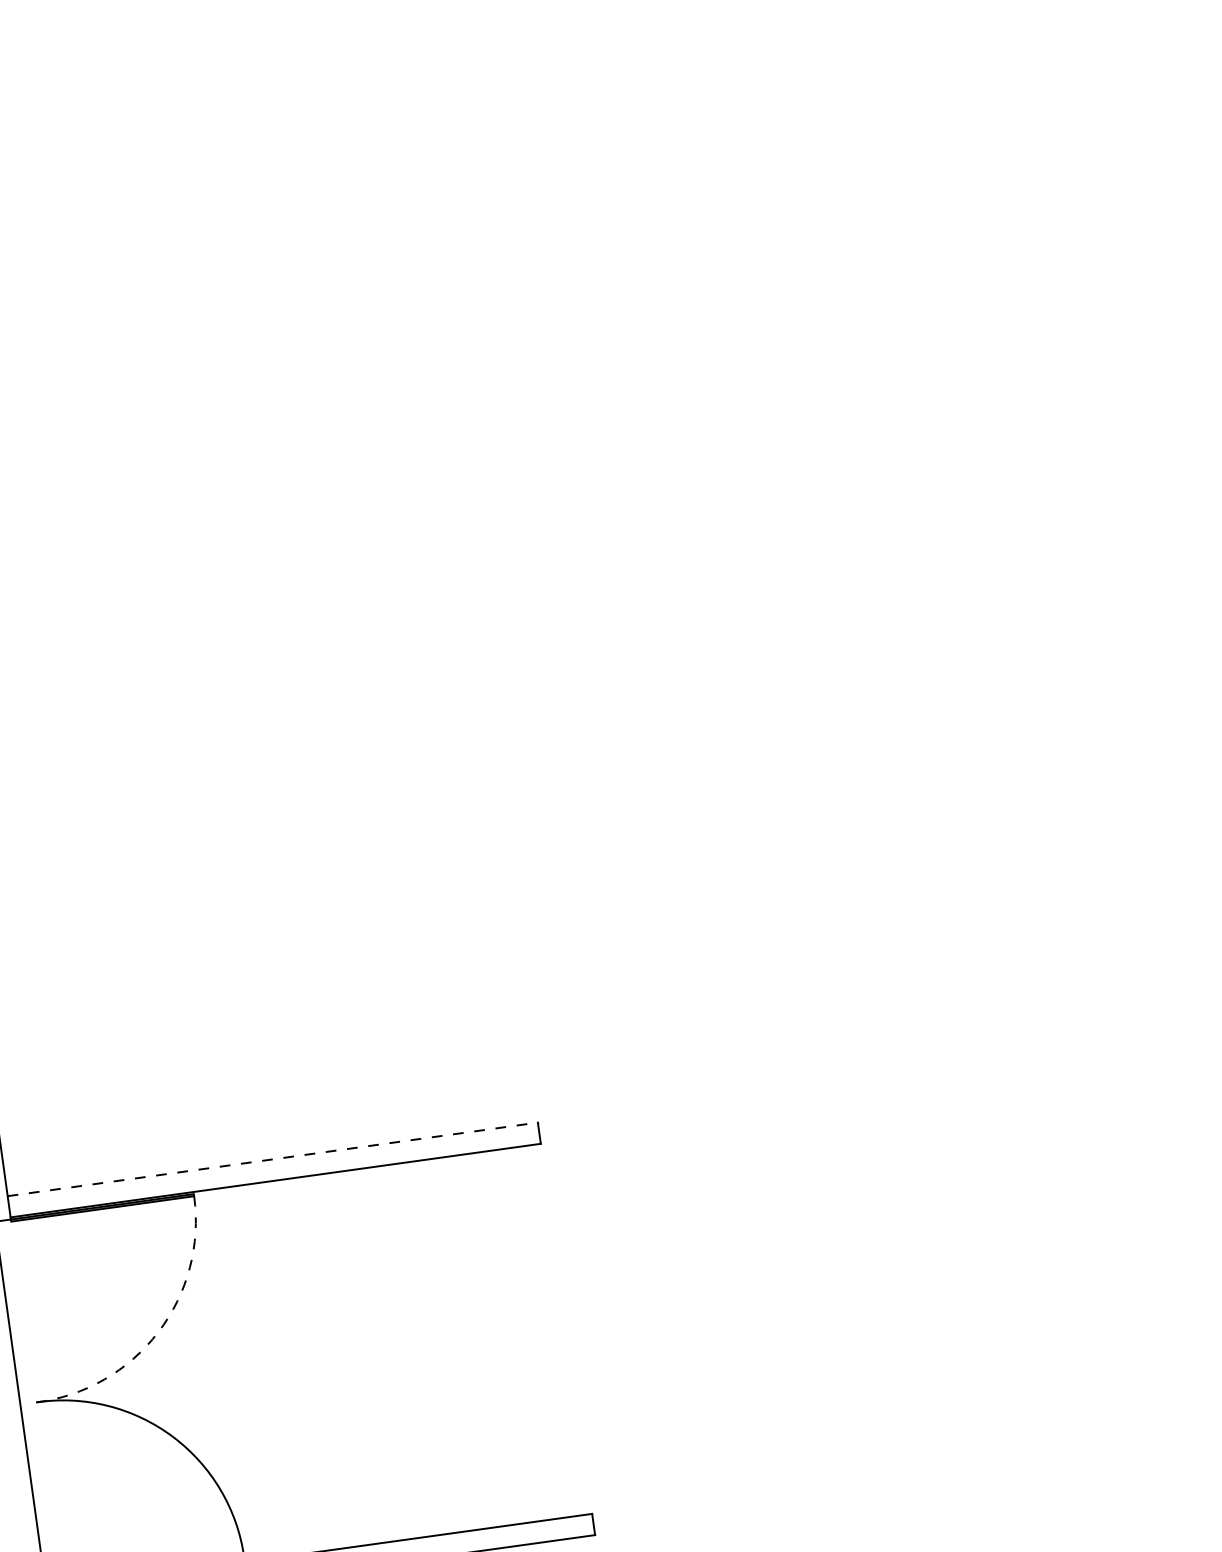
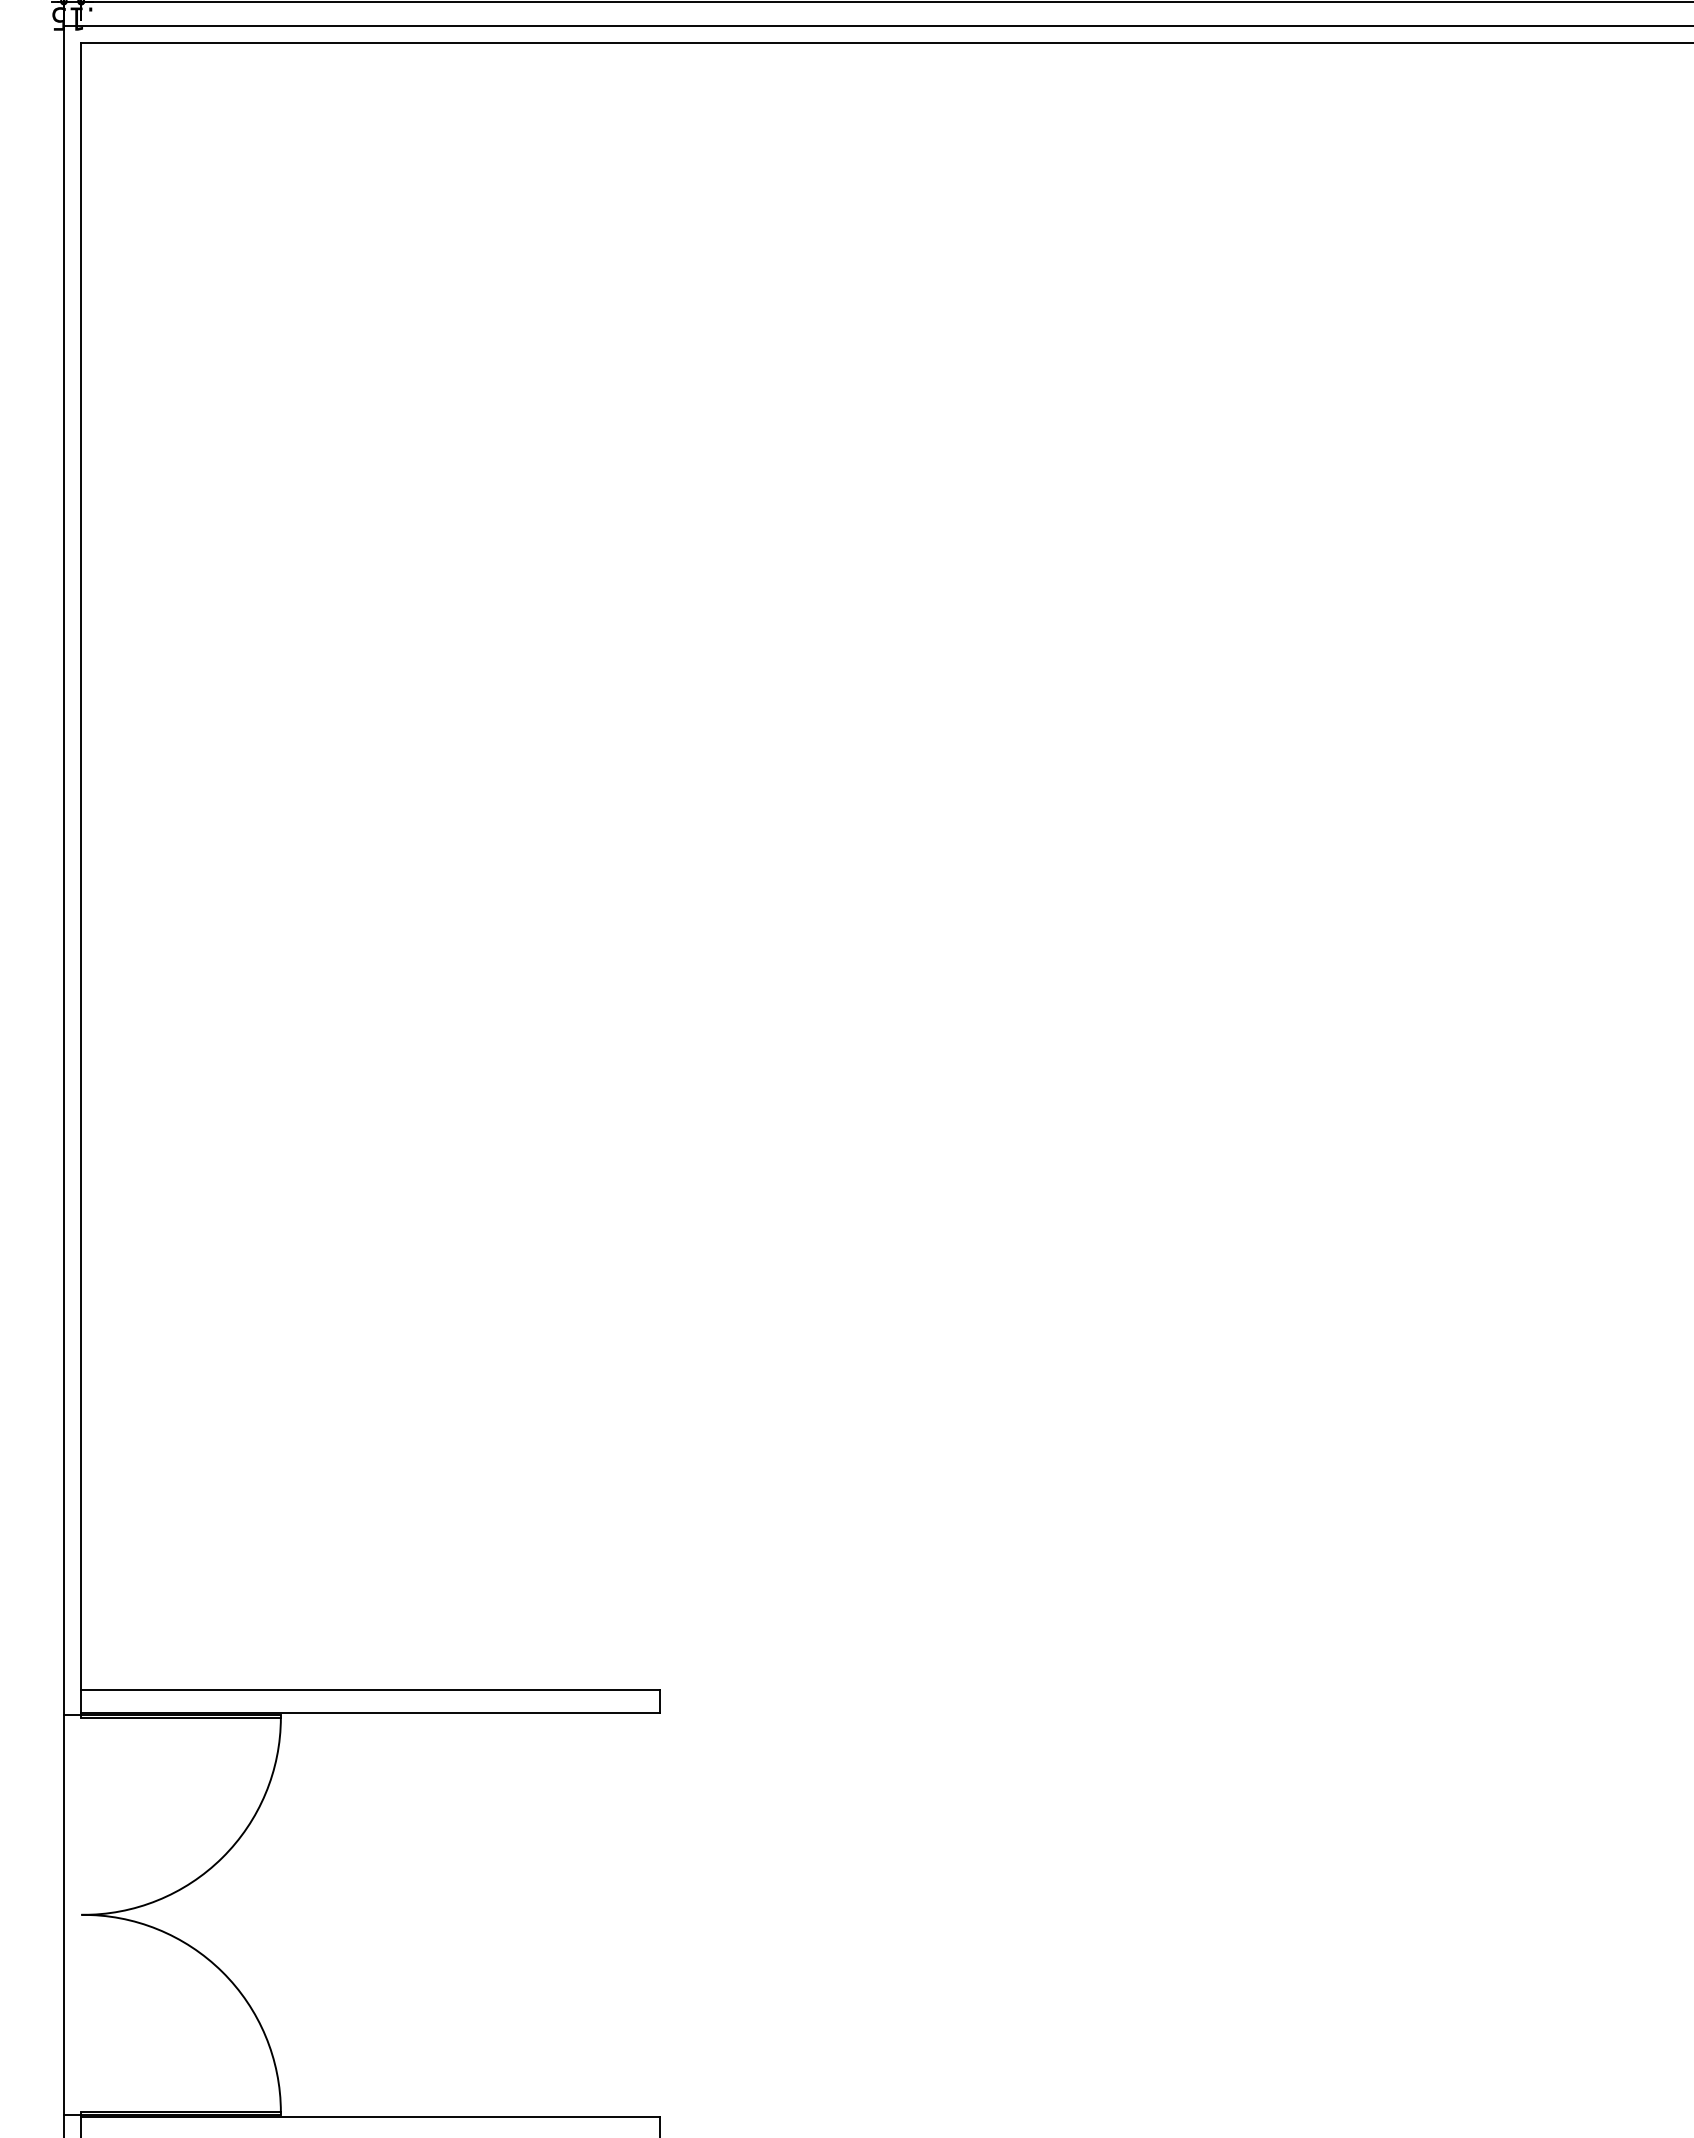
line: (273, 1159) -> (371, 1689), dashed -> solid
arc: (158, 1331) -> (222, 1857), dashed -> solid

